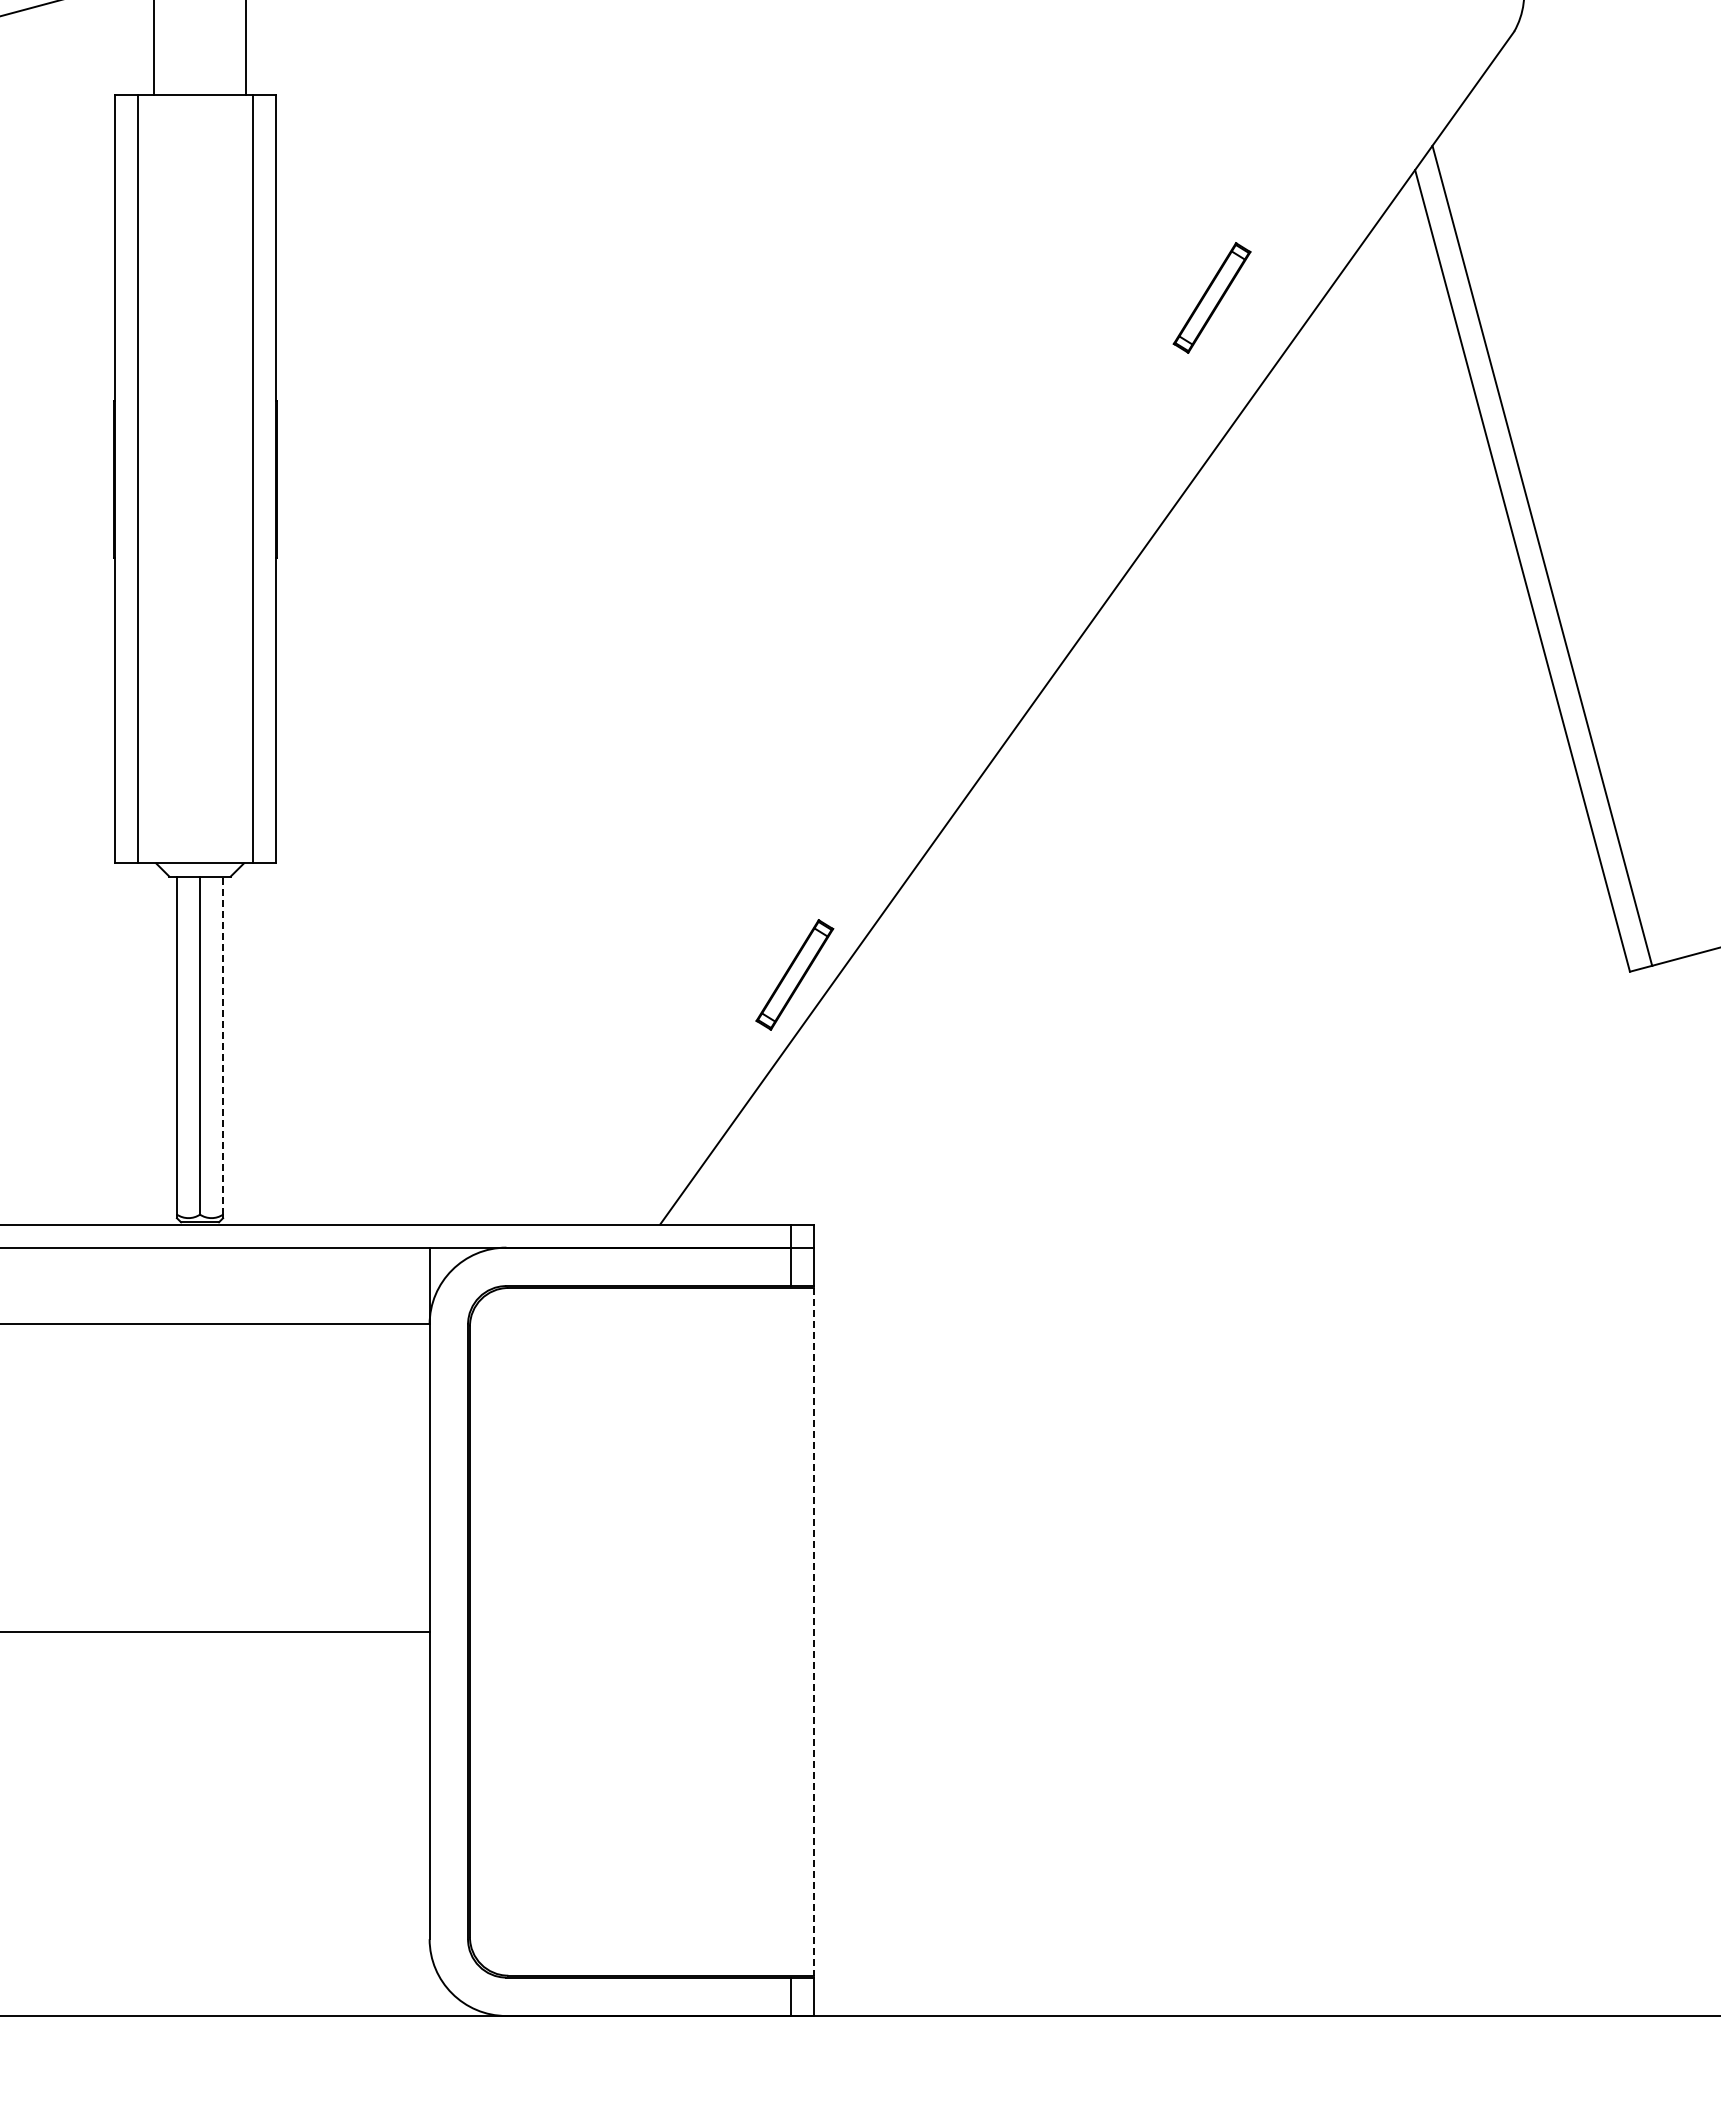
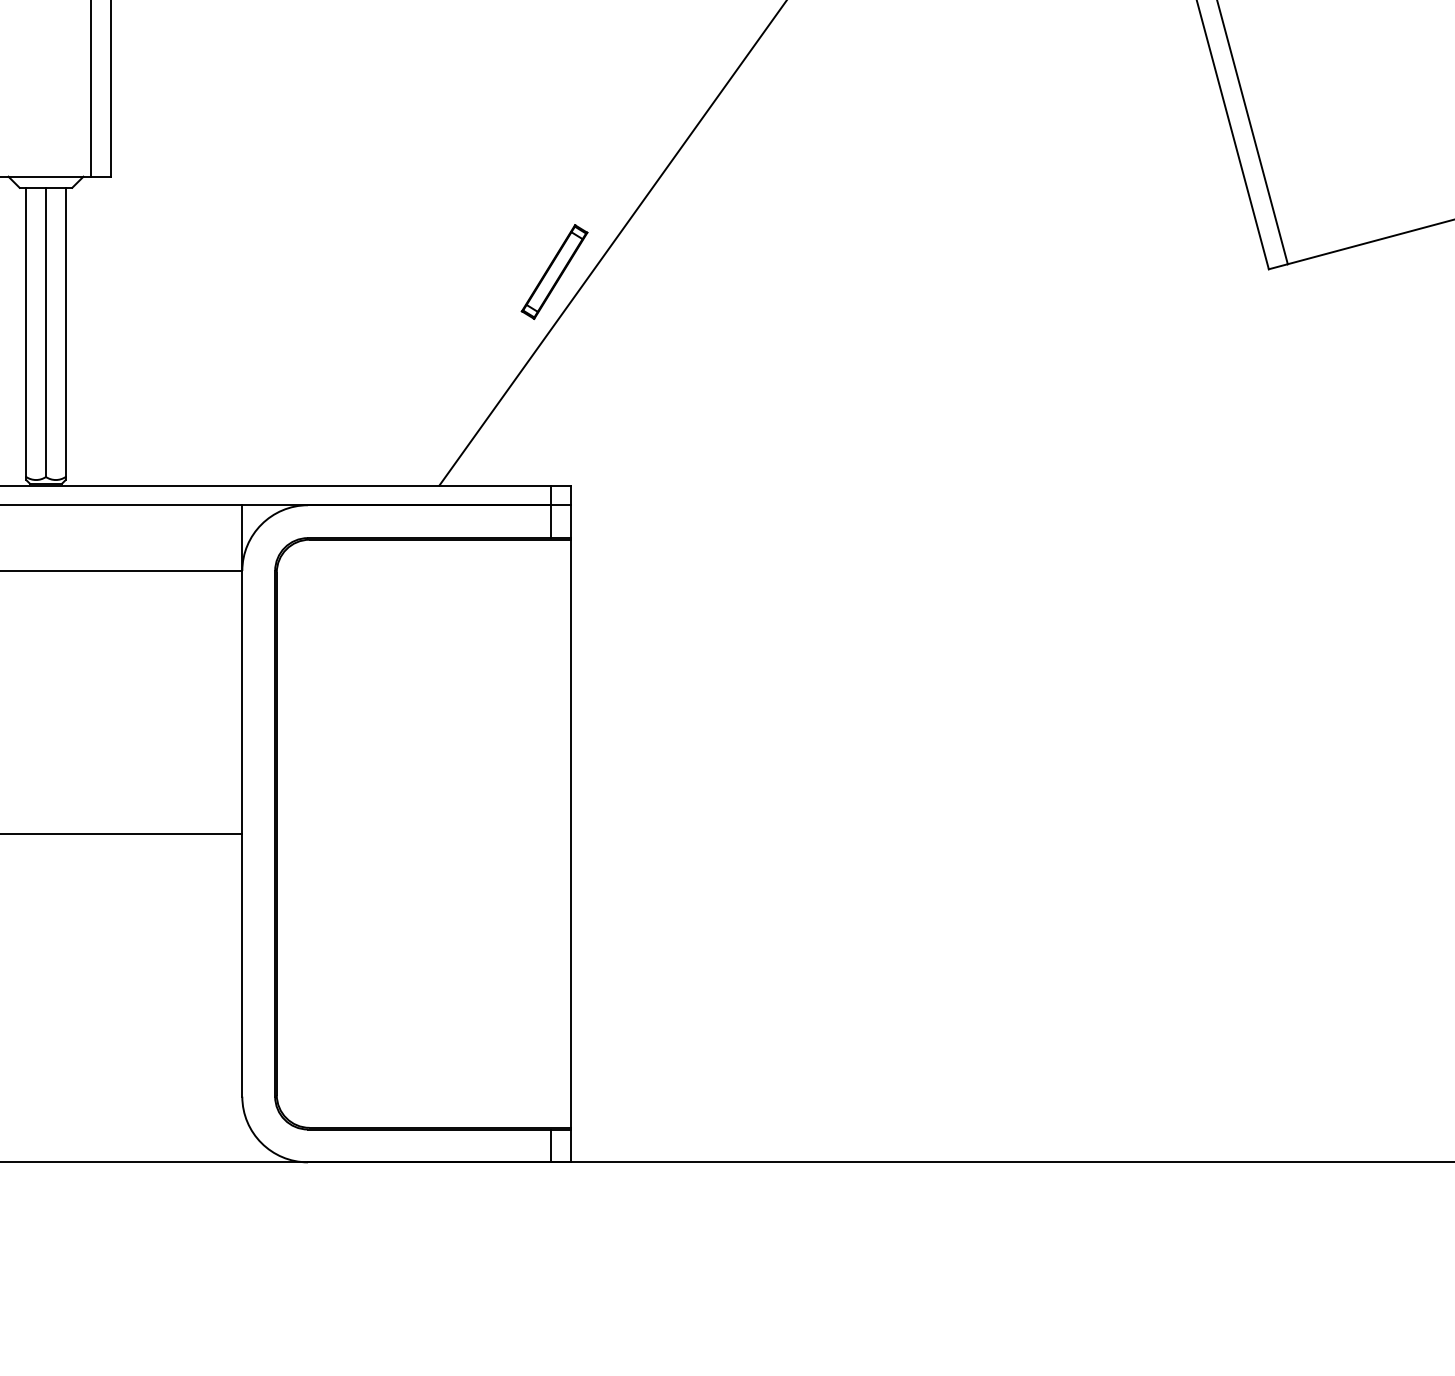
line: (223, 1045) -> (66, 332), dashed -> solid
line: (813, 1631) -> (570, 833), dashed -> solid

